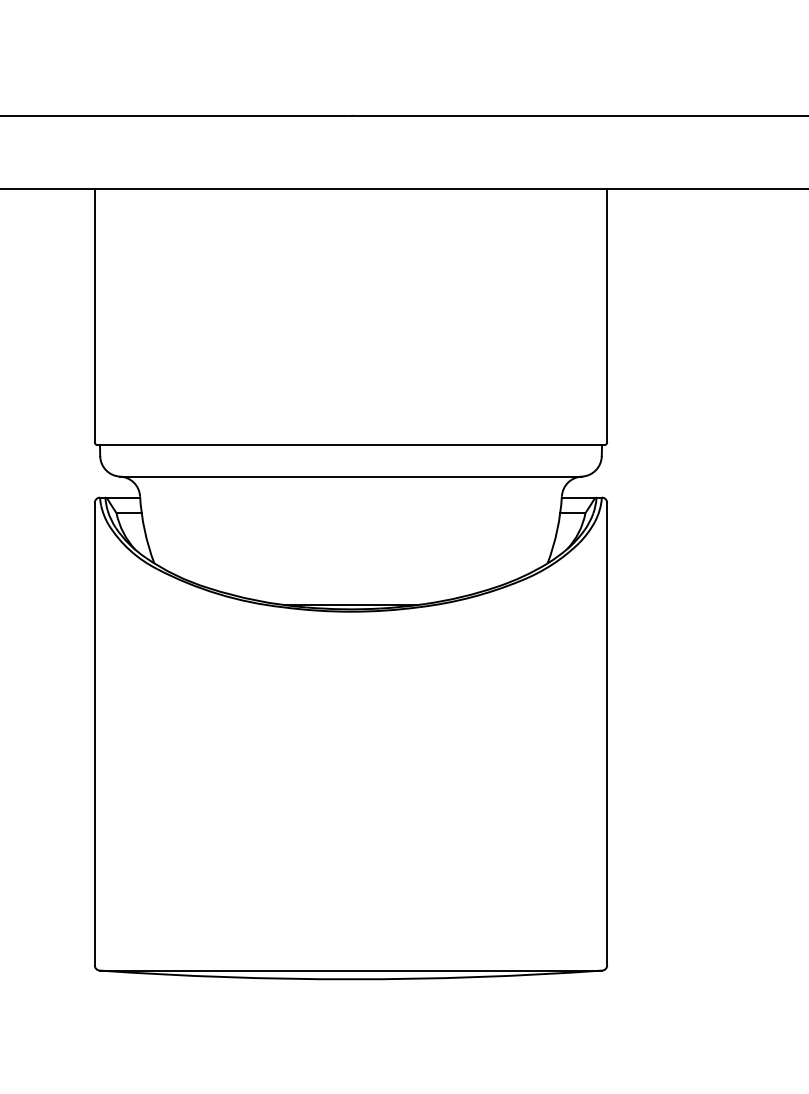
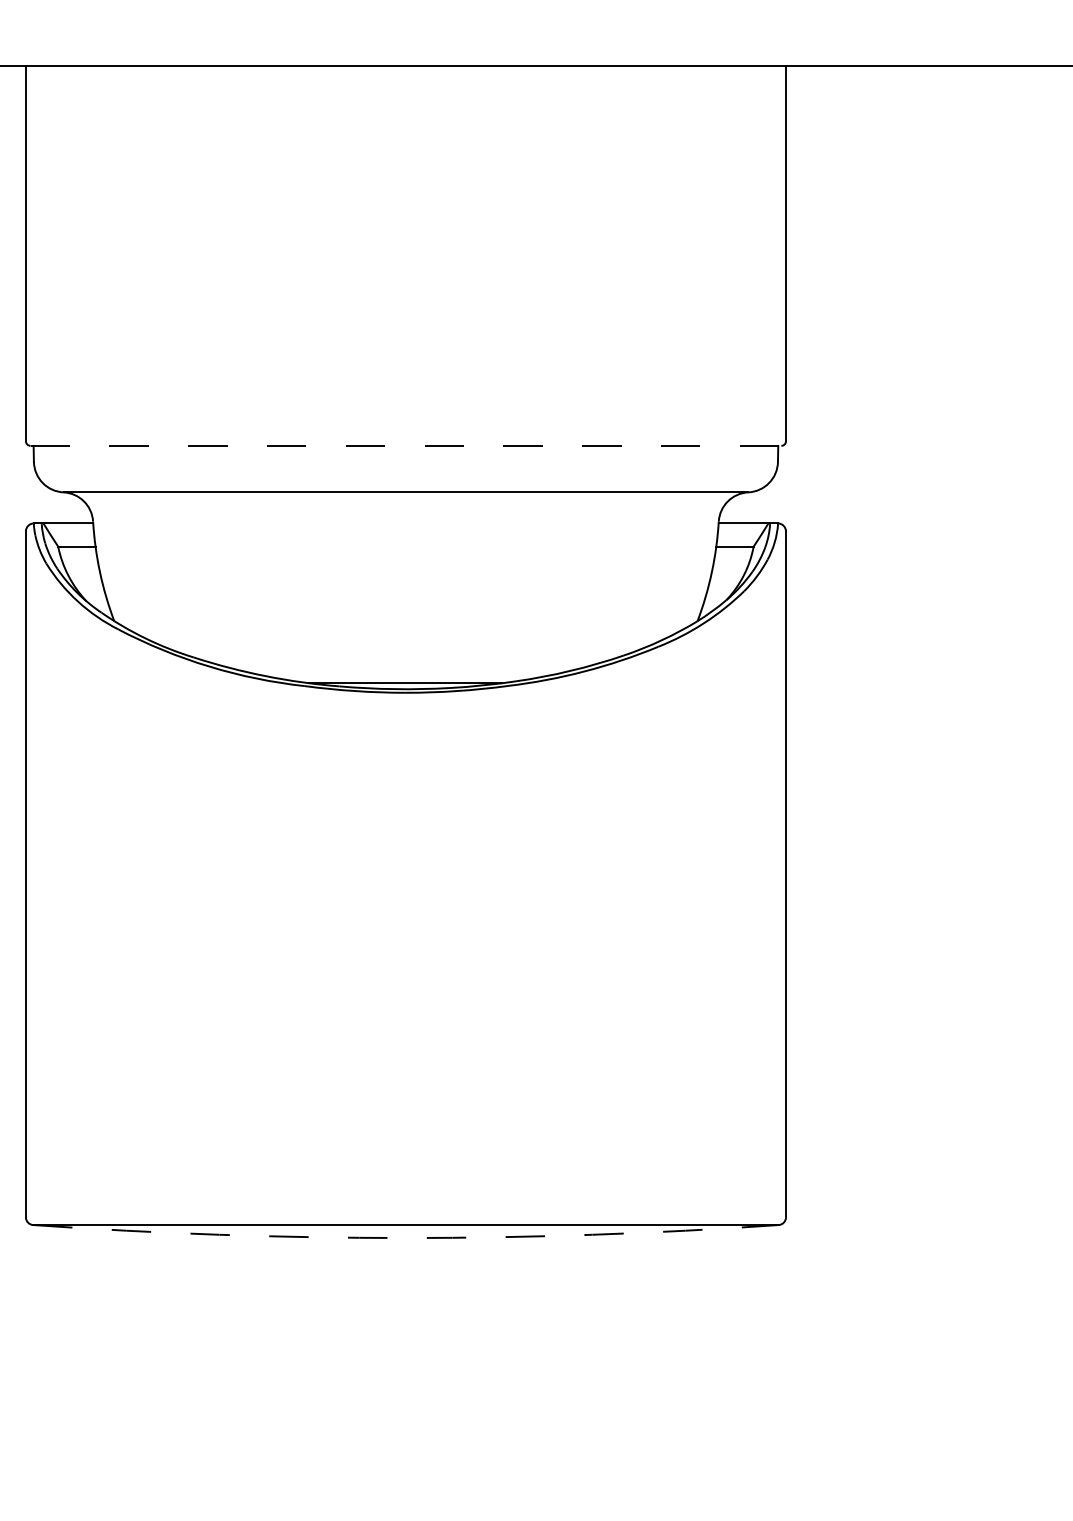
line: (351, 445) -> (406, 446), solid -> dashed
arc: (350, 979) -> (405, 1238), solid -> dashed

